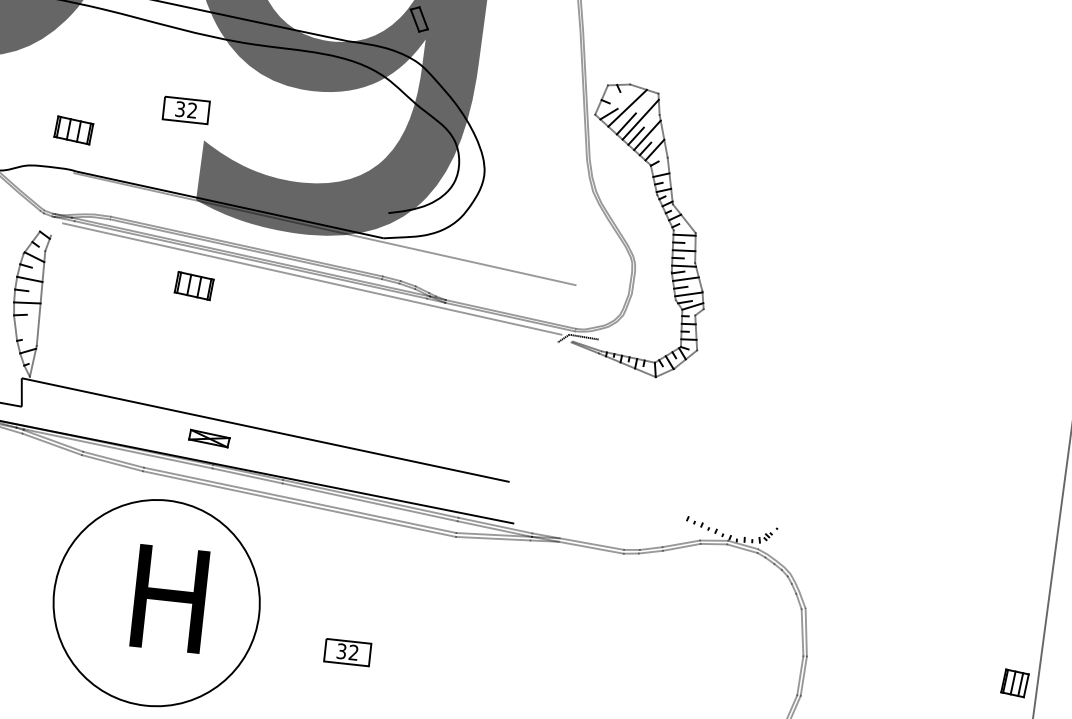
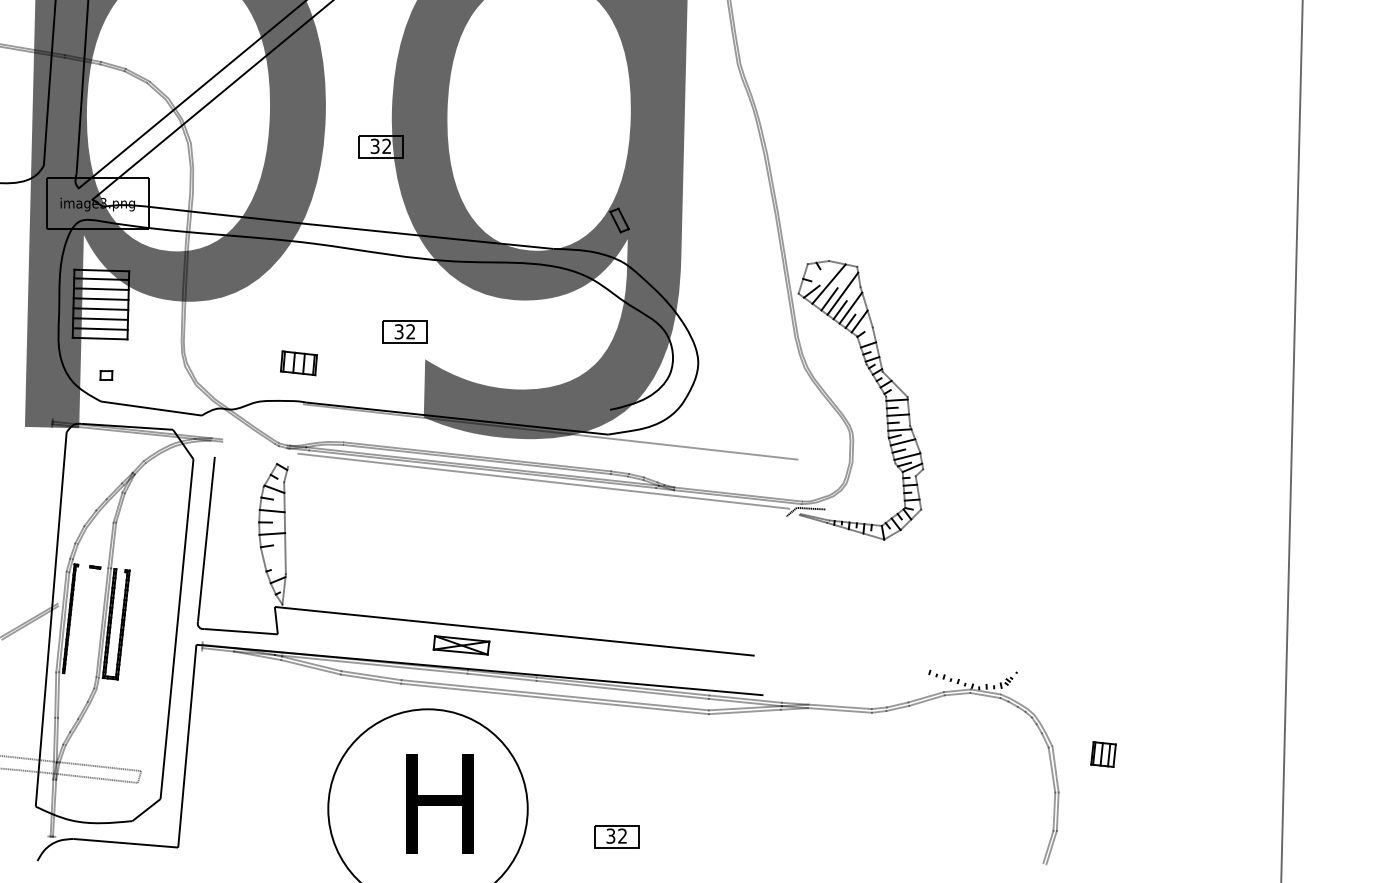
part: (193, 286) -> (430, 500), removed
part: (209, 438) -> (461, 645), size x1.43
part: (1014, 683) -> (1103, 754), moved

